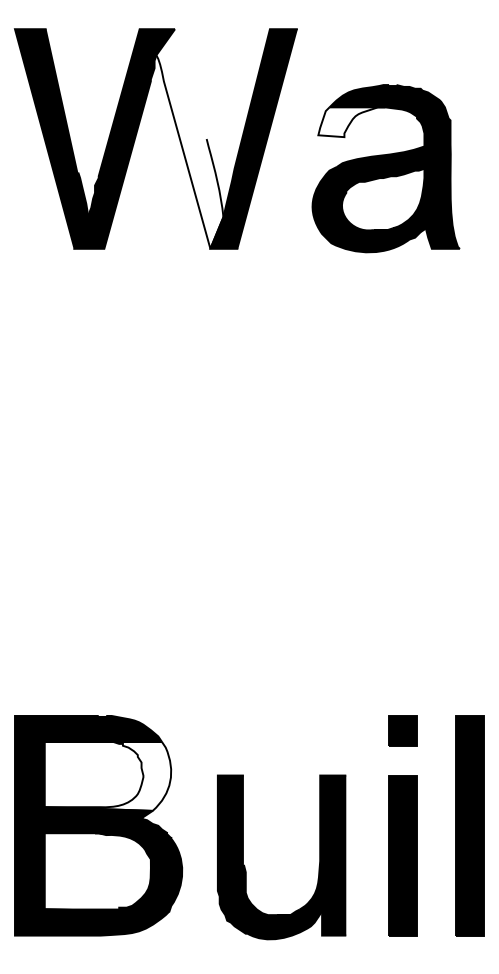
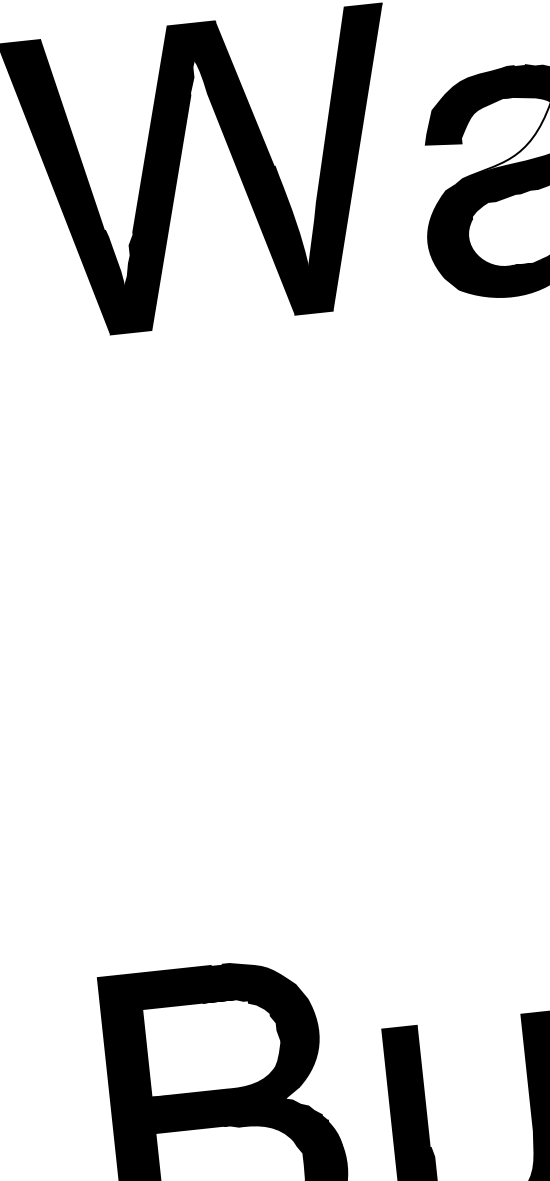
fill: (351, 122) -> (469, 122), added
fill: (189, 138) -> (251, 167), added
fill: (107, 776) -> (232, 1046), added

